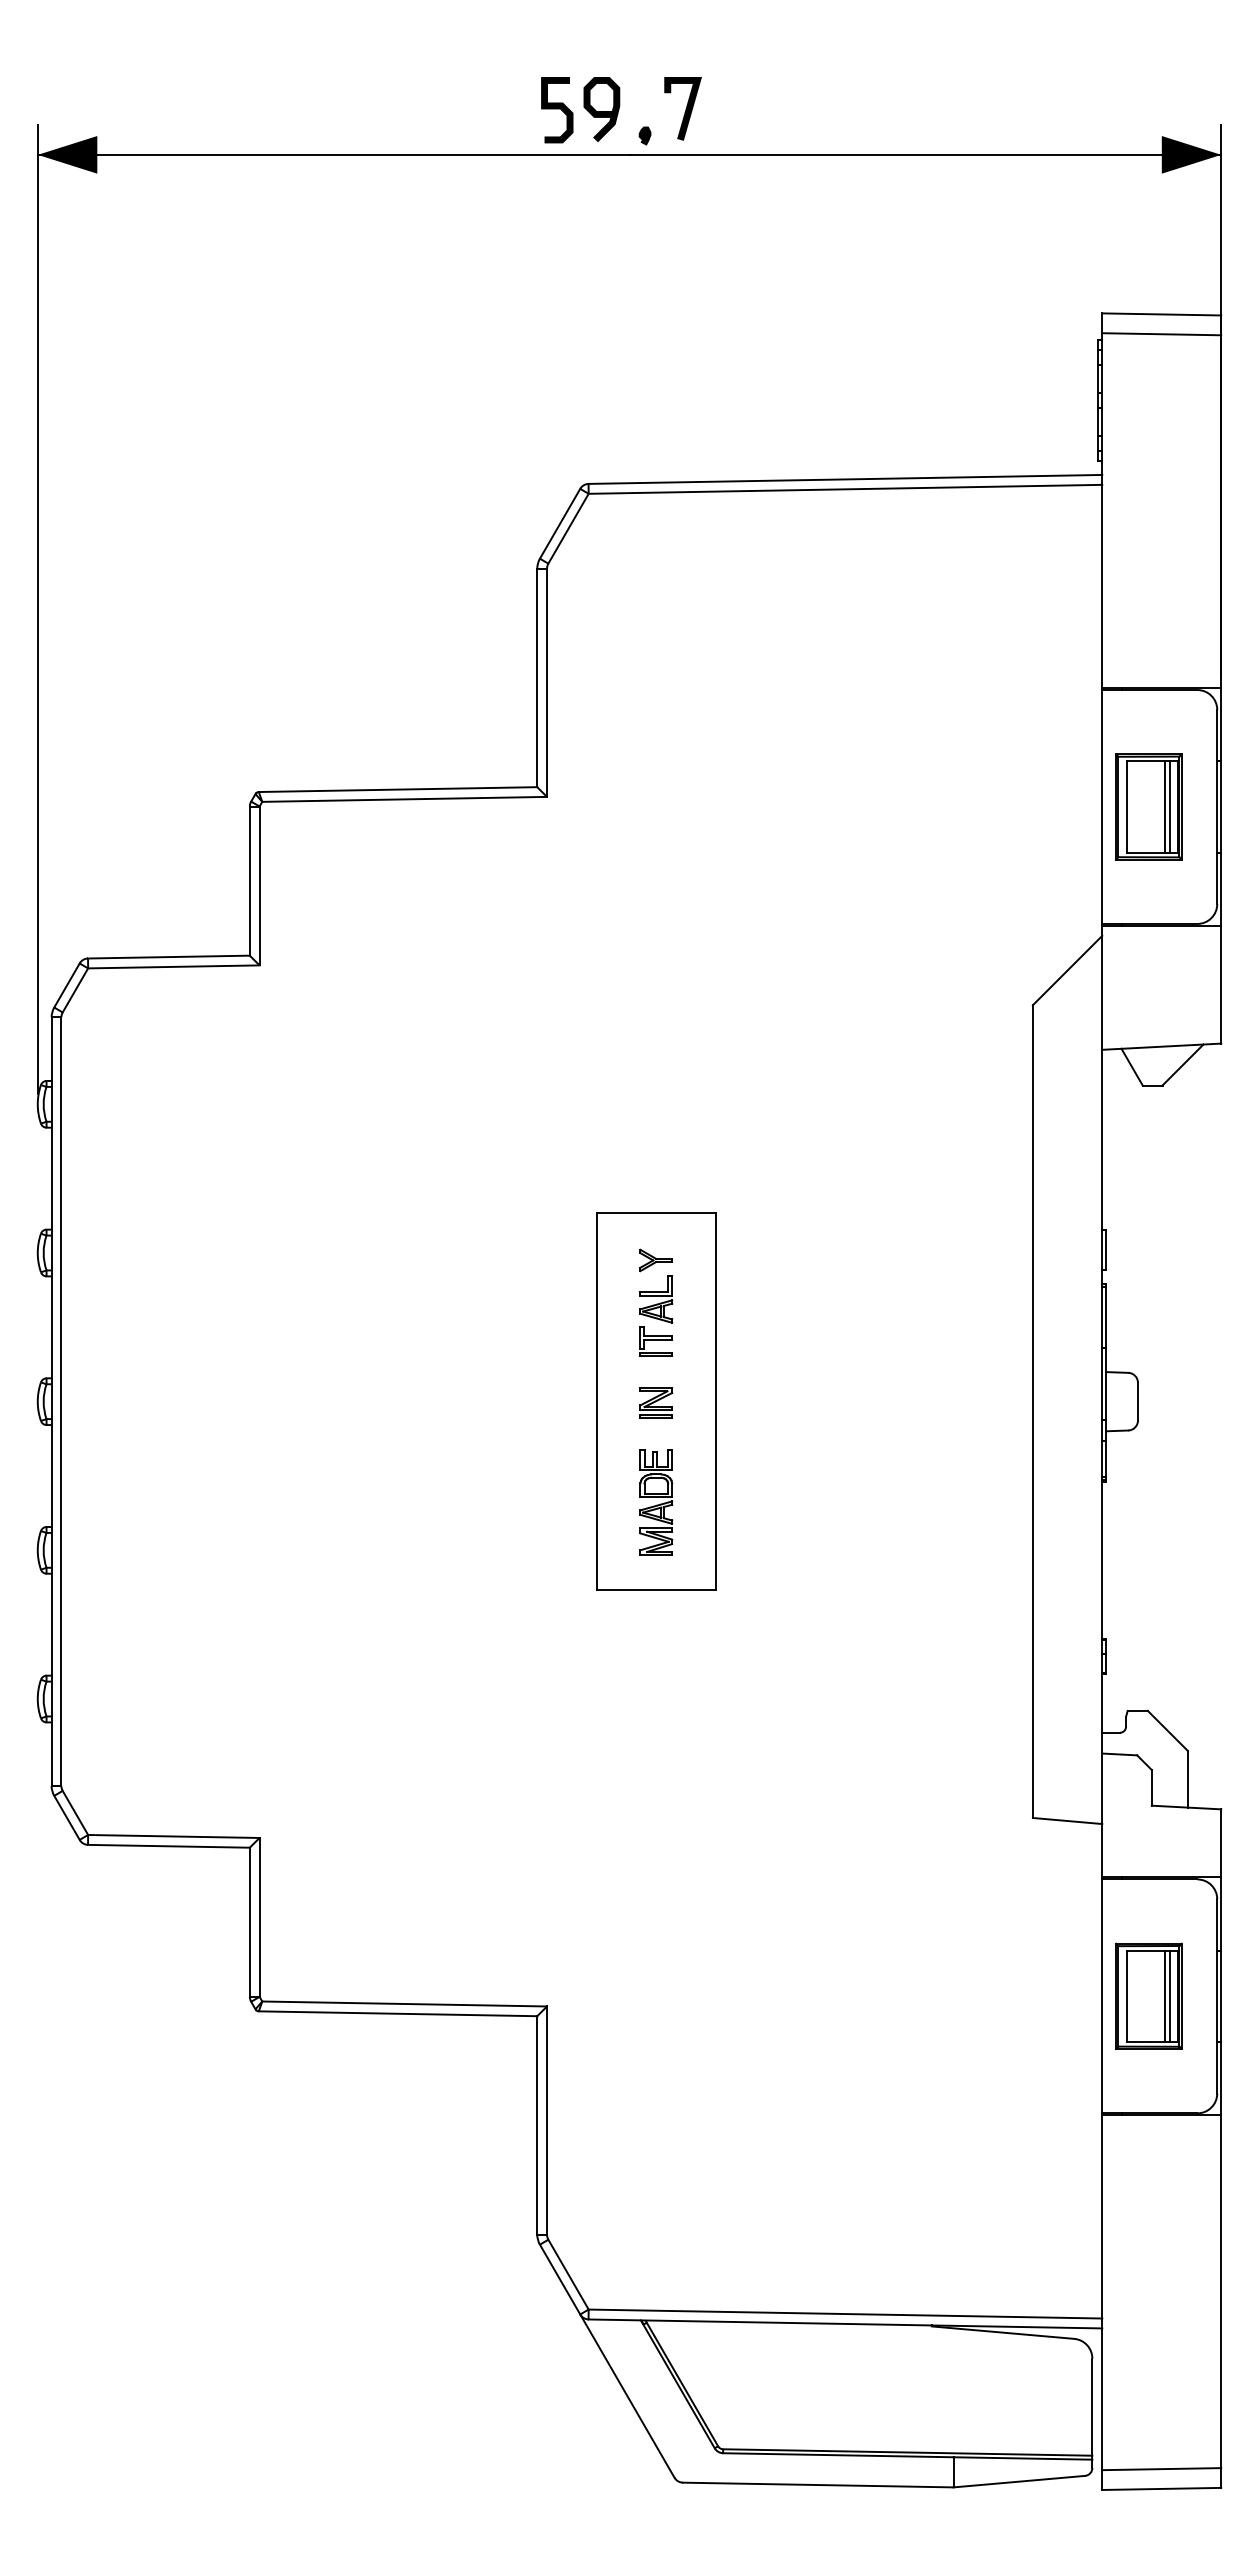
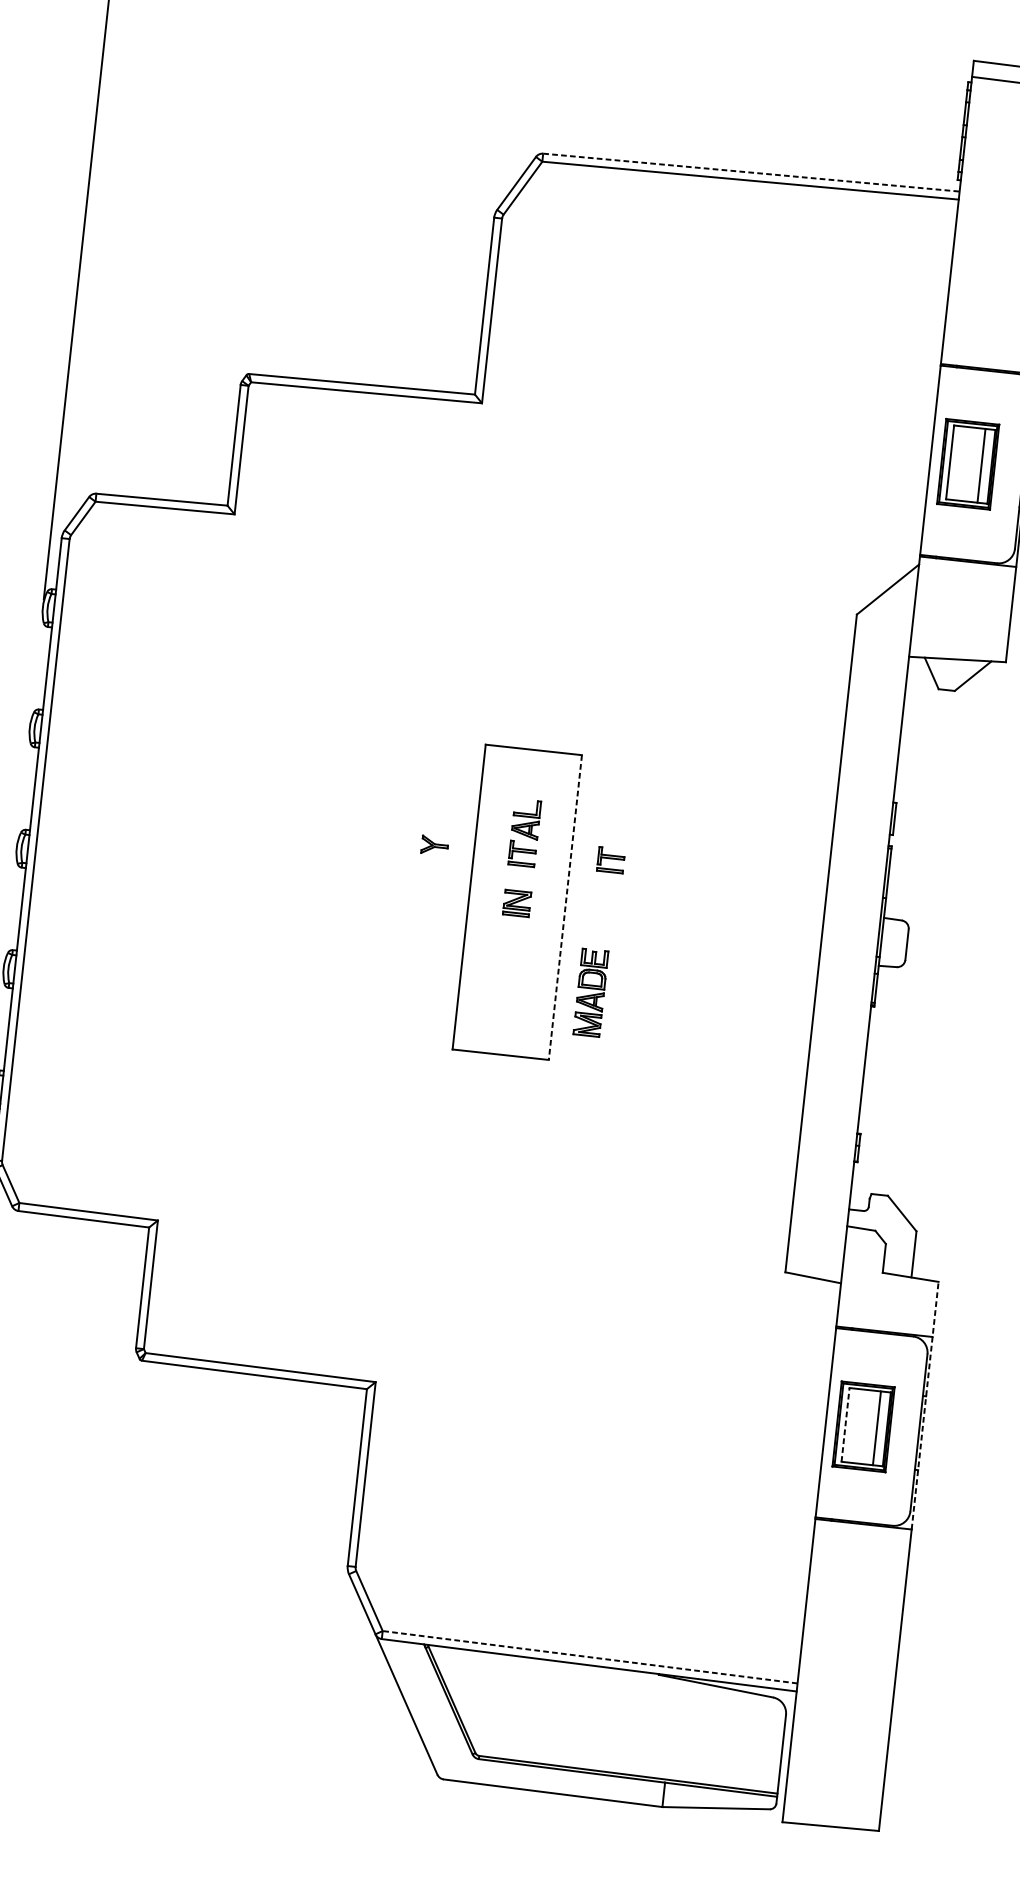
line: (845, 479) -> (751, 172), solid -> dashed
line: (1170, 806) -> (985, 465), removed
part: (655, 1260) -> (434, 845), moved
part: (764, 1337) -> (610, 859), added
line: (715, 1402) -> (565, 908), solid -> dashed
part: (656, 1502) -> (591, 992), moved
line: (1221, 1962) -> (925, 1405), solid -> dashed
line: (1170, 1995) -> (881, 1428), removed
line: (1126, 1996) -> (845, 1425), solid -> dashed
line: (845, 2314) -> (590, 1657), solid -> dashed
line: (1161, 2469) -> (832, 1810), removed

